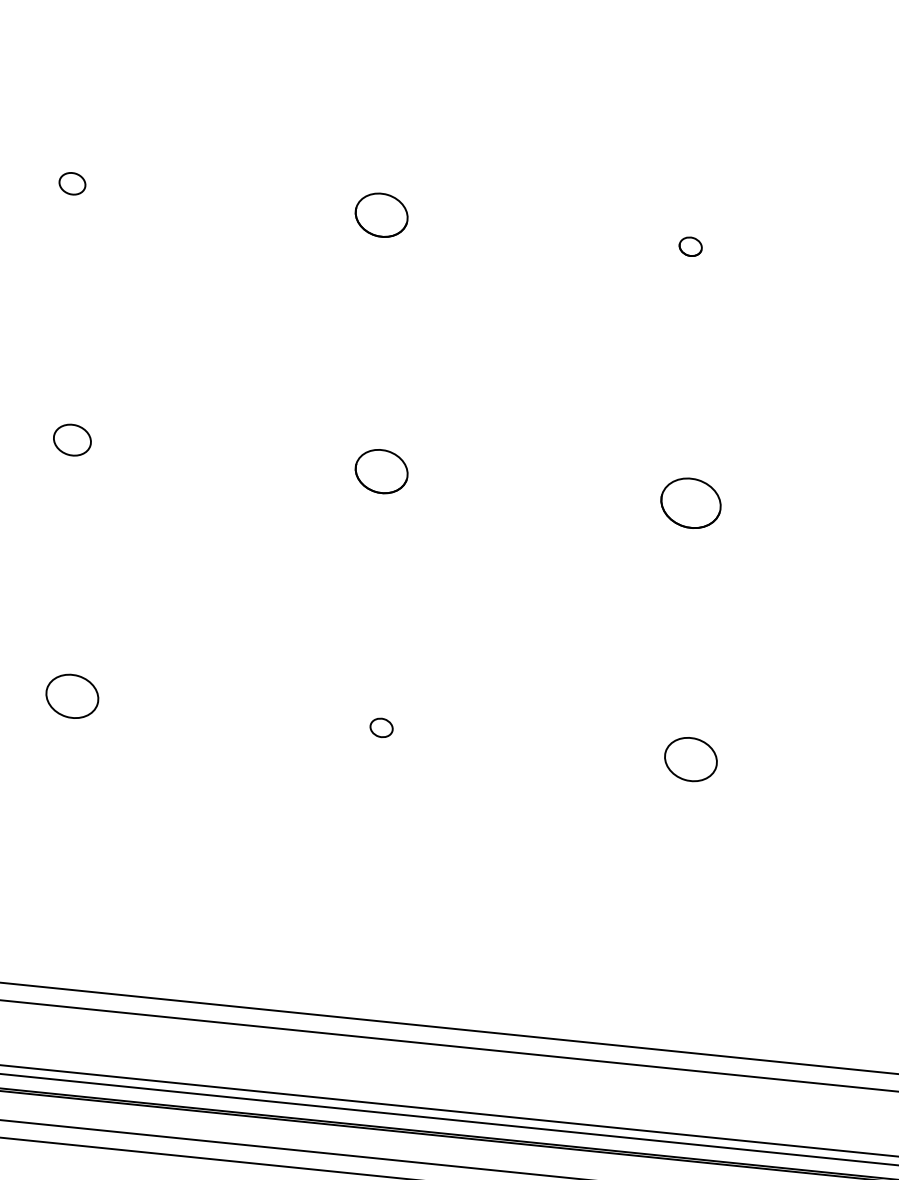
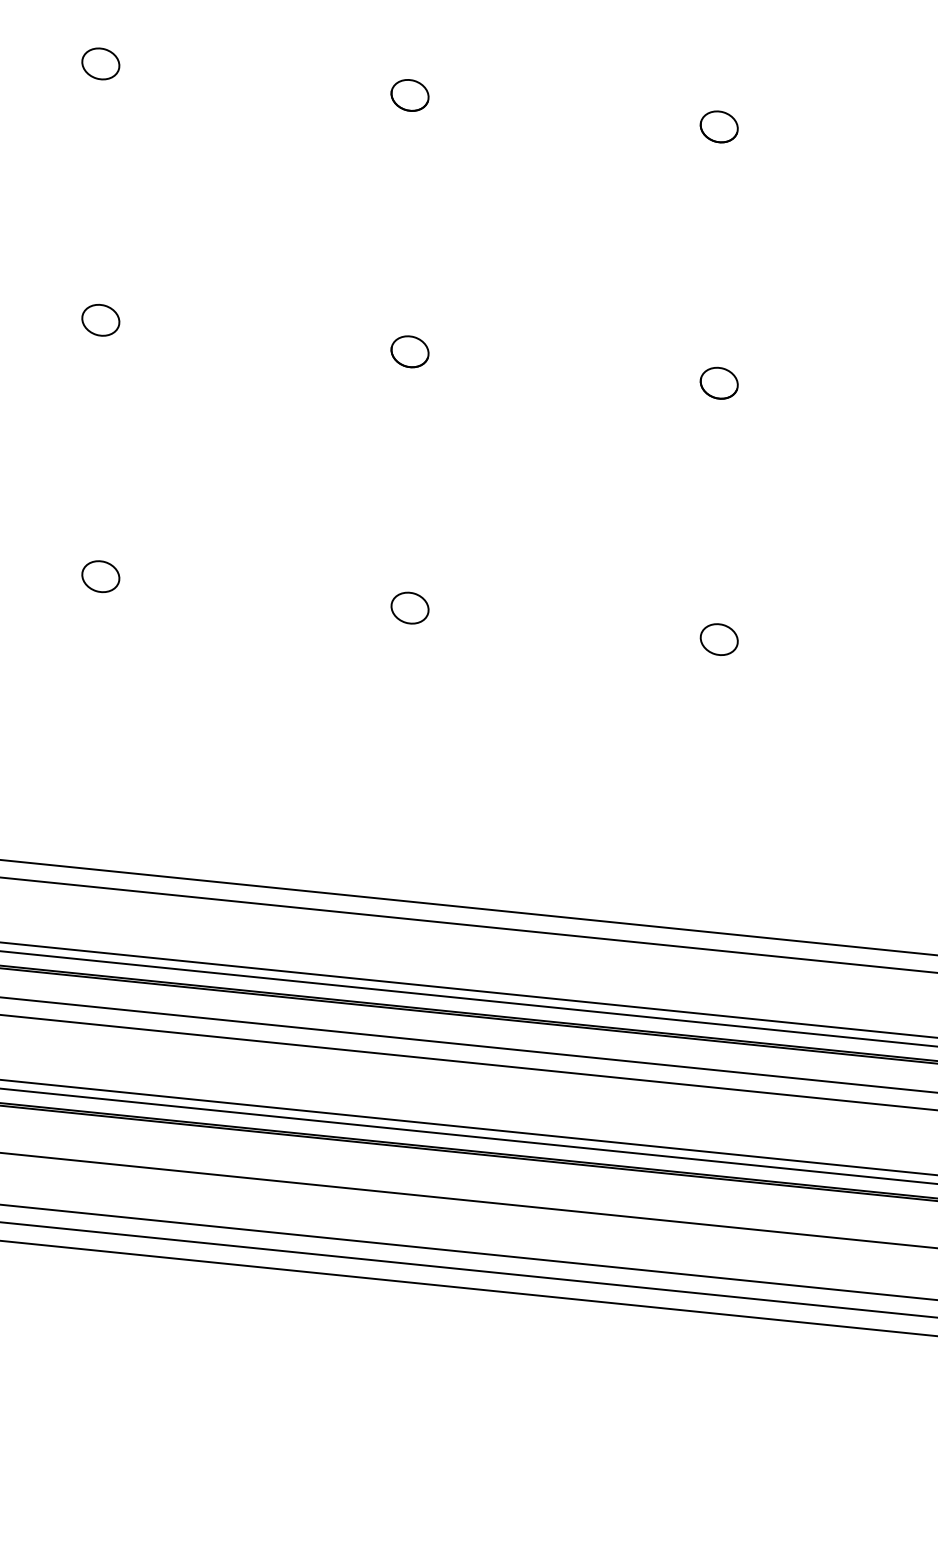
part: (72, 183) -> (100, 63), size x1.43
part: (381, 215) -> (409, 95), size x0.71
part: (690, 246) -> (718, 126), size x1.67
part: (381, 471) -> (409, 351), size x0.71
part: (690, 502) -> (718, 382), size x0.62
part: (72, 696) -> (100, 576), size x0.71
part: (381, 727) -> (409, 607), size x1.67
part: (690, 759) -> (718, 639), size x0.71

